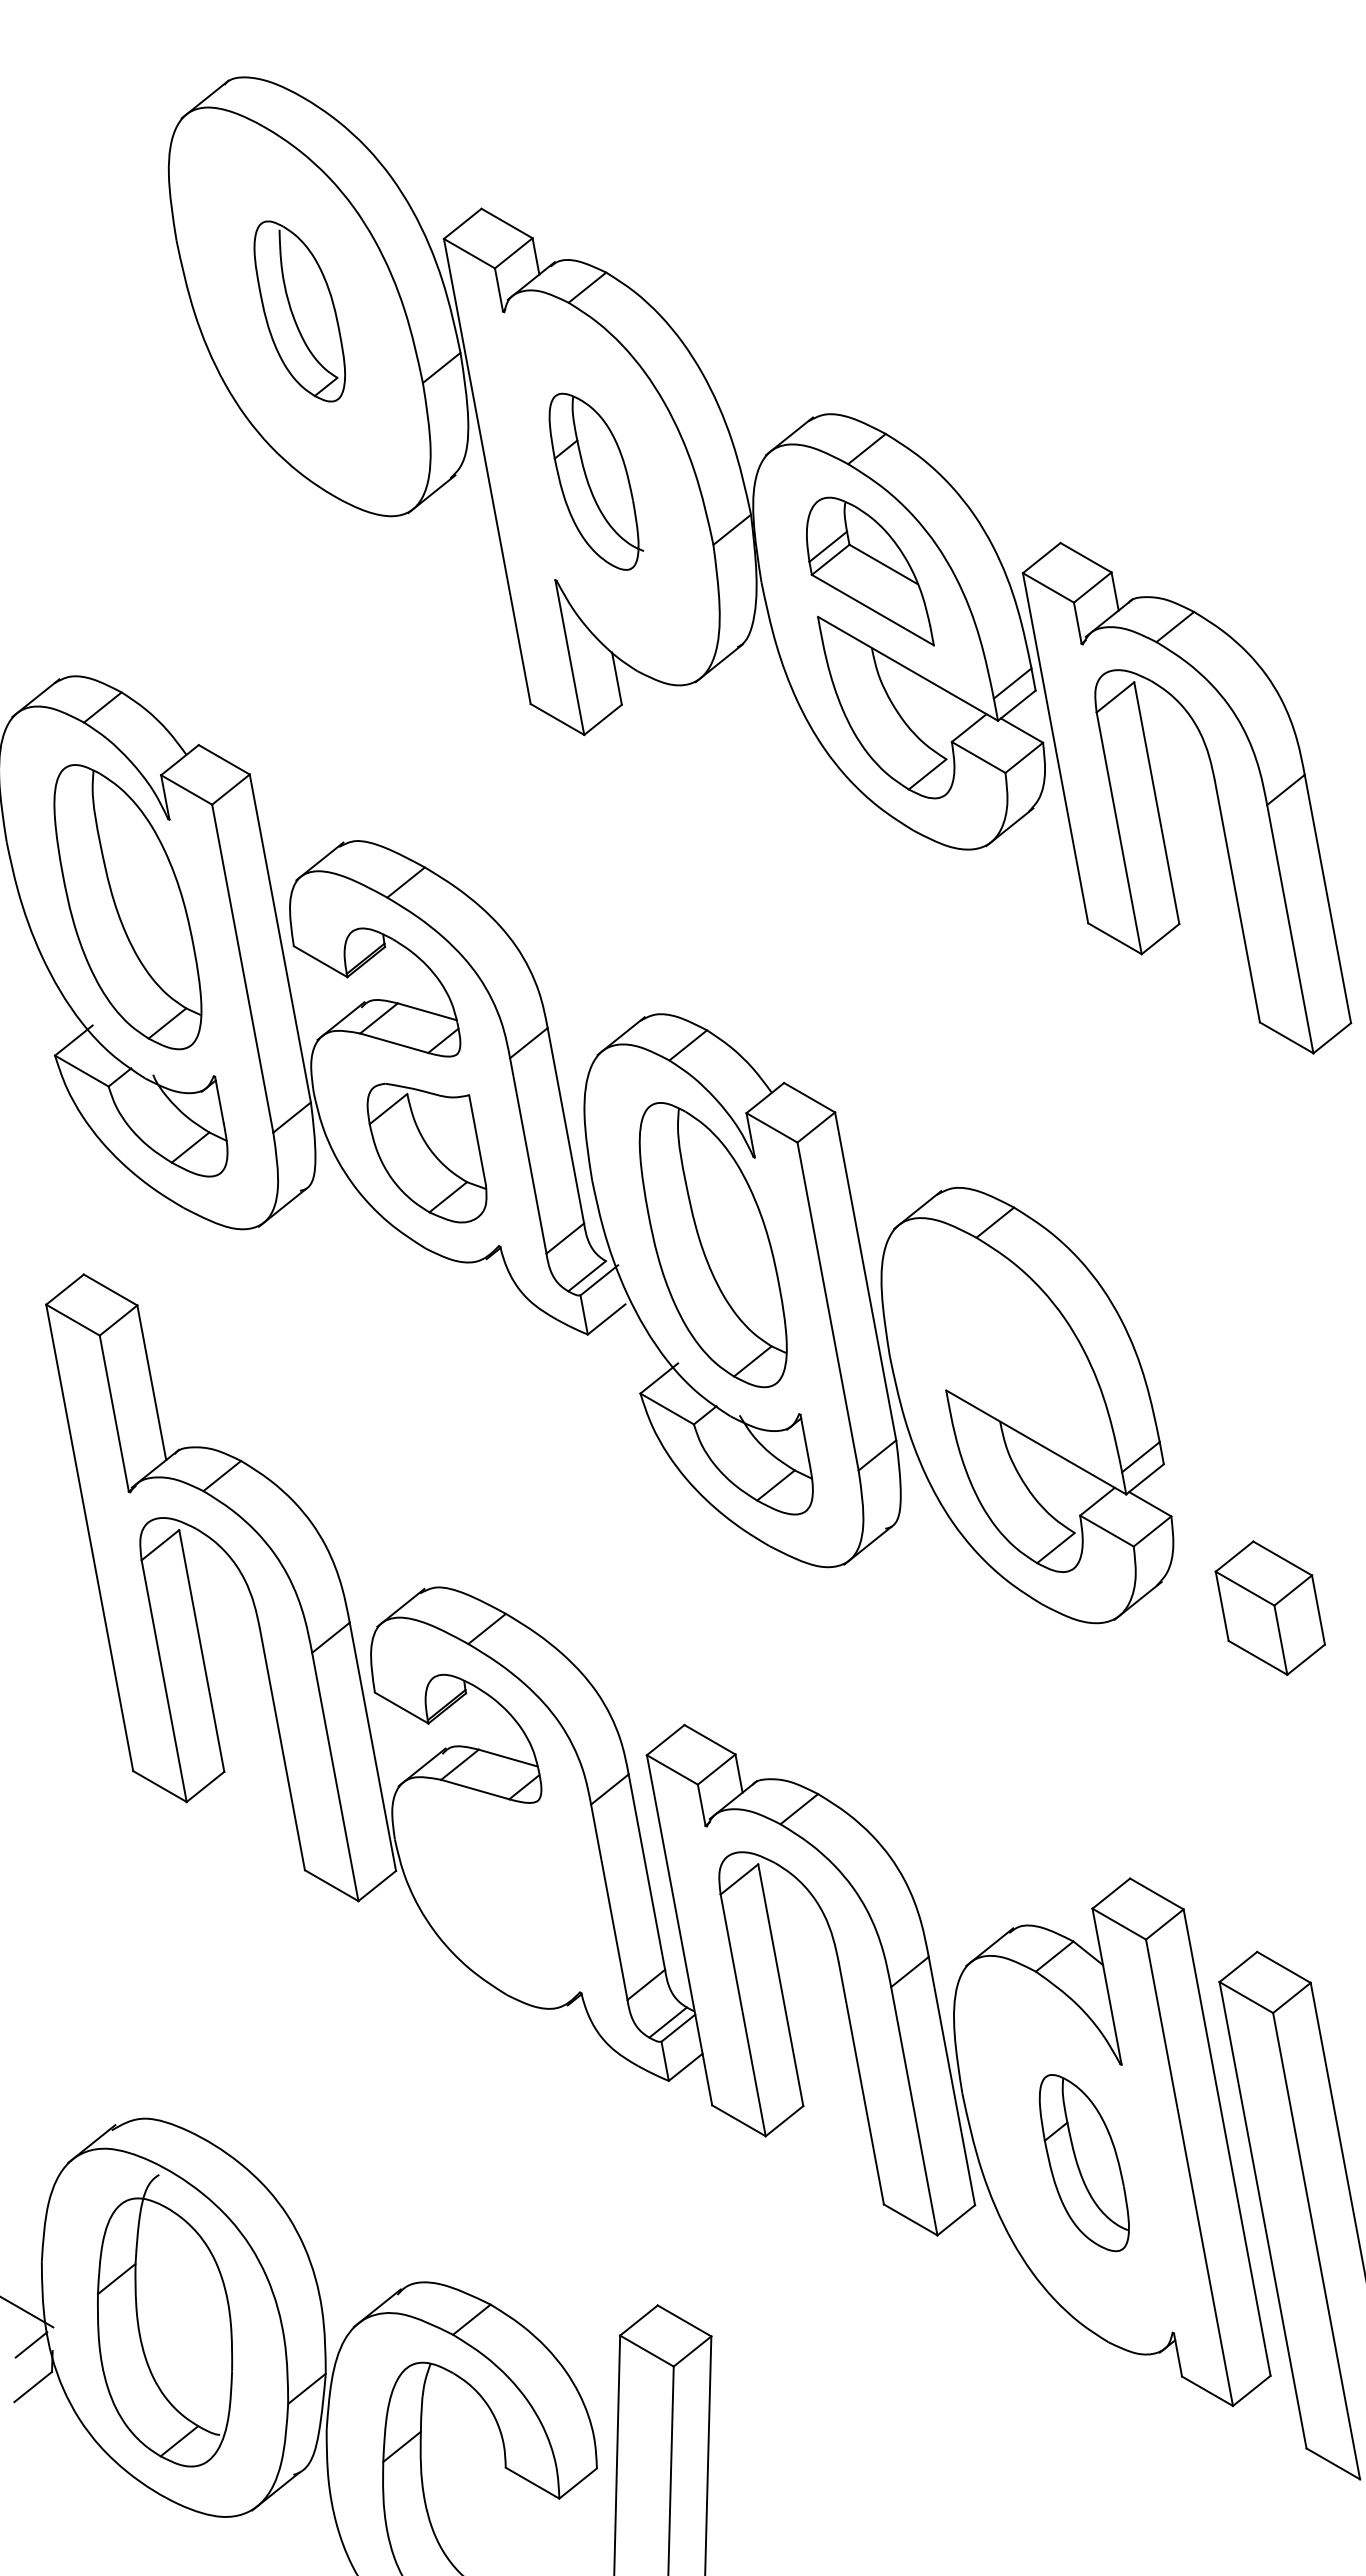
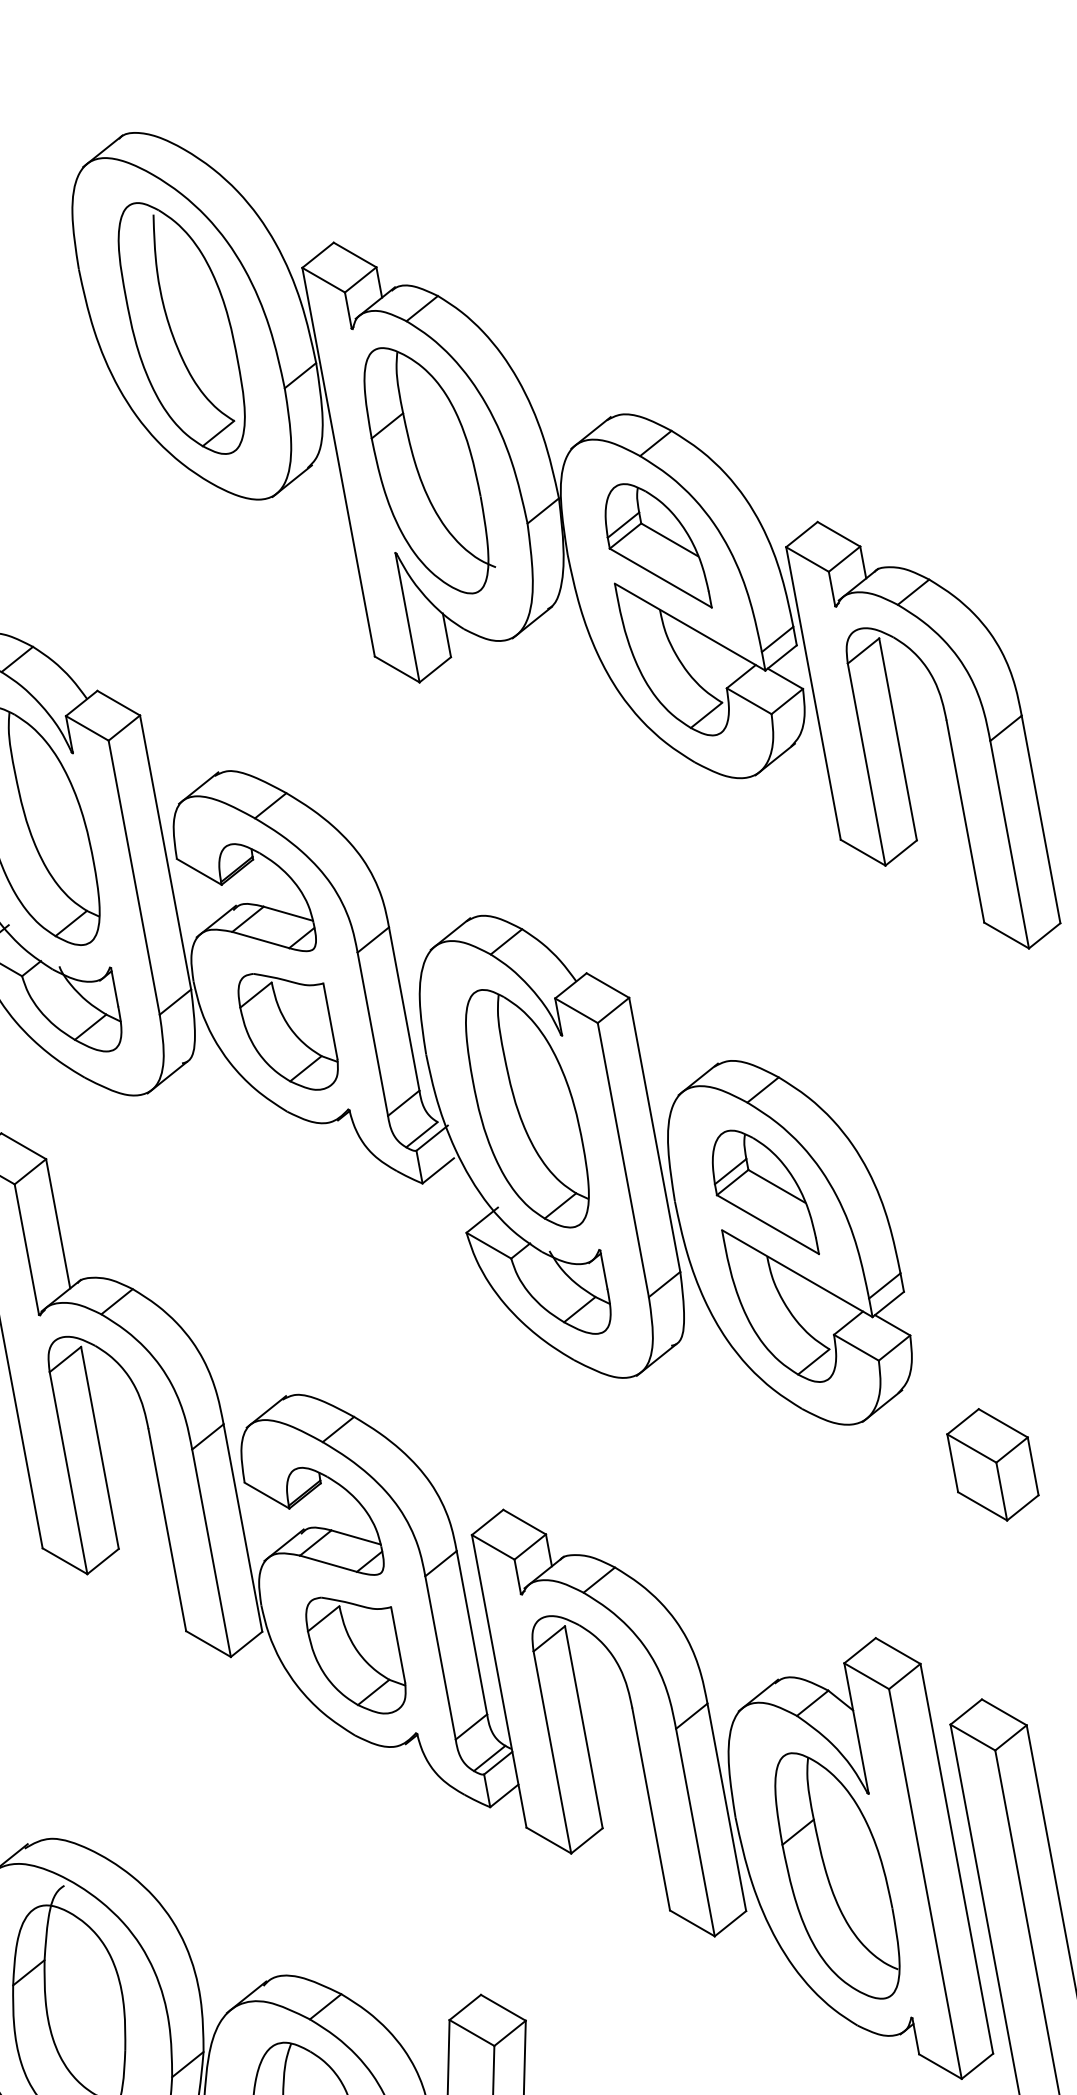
part: (299, 311) -> (181, 328), size x1.67
part: (596, 481) -> (429, 470), size x1.67
part: (998, 1344) -> (765, 1191), added
part: (1269, 1607) -> (992, 1464), moved
part: (507, 1899) -> (355, 1655), added
part: (1084, 2162) -> (837, 1875), size x1.67

